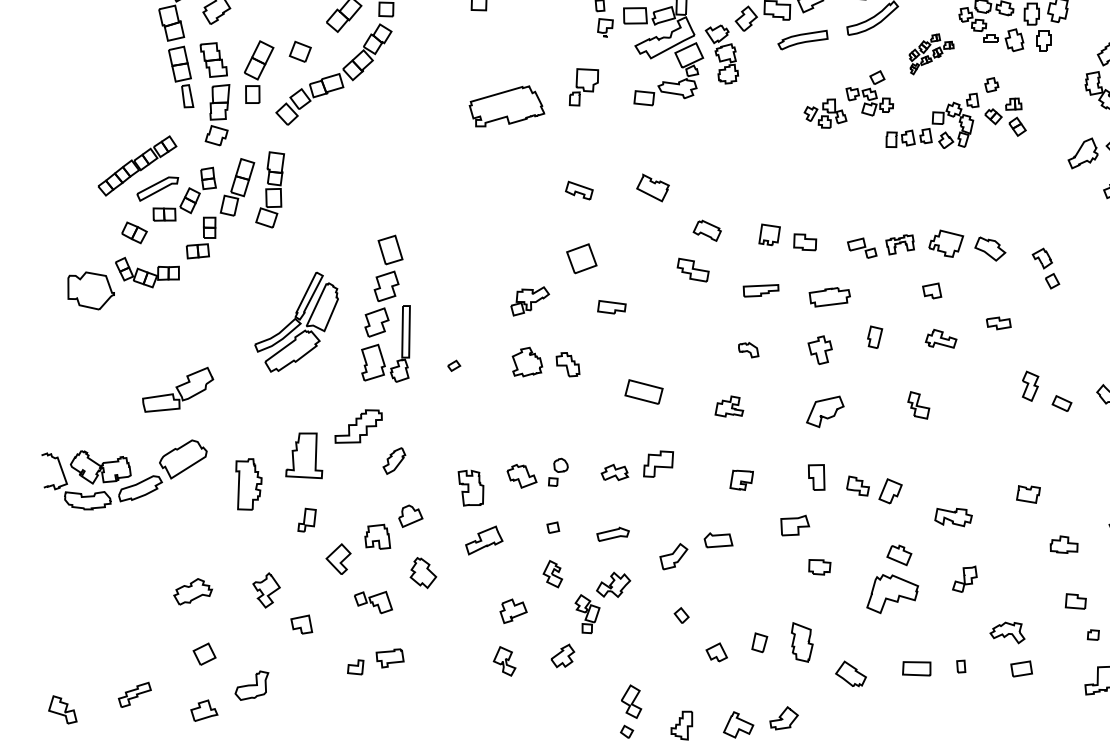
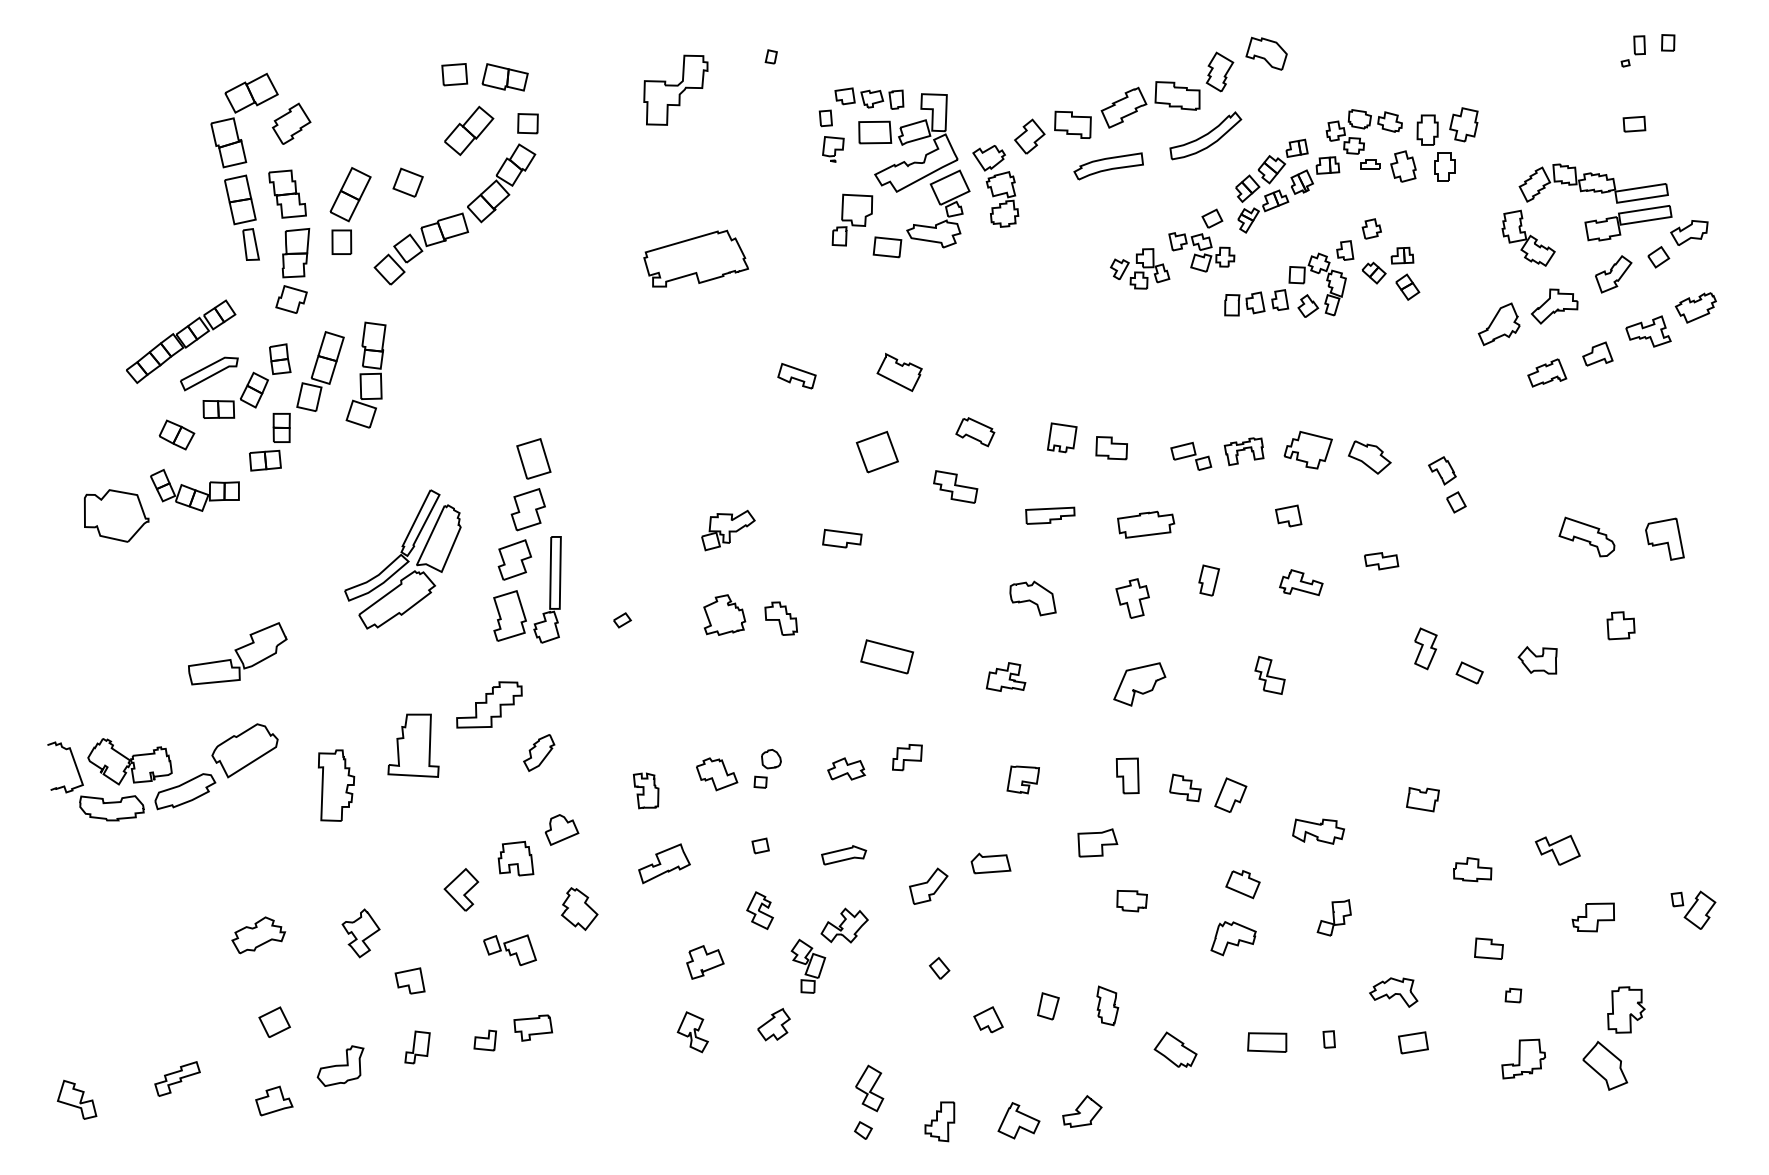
part: (931, 53) -> (1287, 185), size x1.67
part: (584, 86) -> (852, 219), moved
part: (581, 258) -> (876, 451), moved
part: (748, 350) -> (1032, 598), size x1.67
part: (658, 464) -> (907, 757), size x0.71
part: (471, 487) -> (646, 790), size x0.71
part: (307, 520) -> (417, 1047), moved
part: (892, 594) -> (1233, 938), size x0.62
part: (802, 642) -> (1107, 1005), size x0.71

